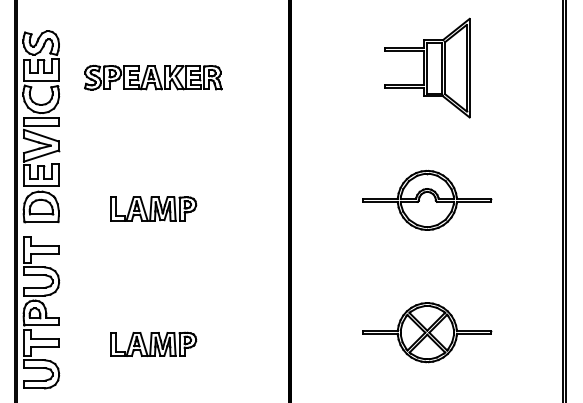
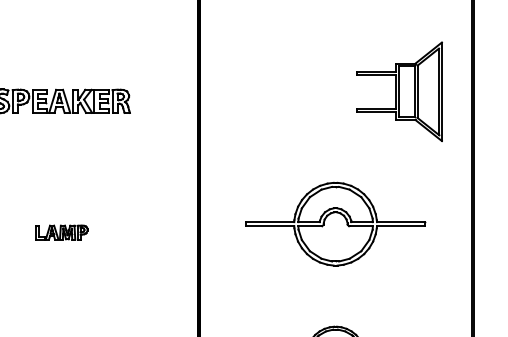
part: (427, 67) -> (399, 91), moved
part: (427, 199) -> (335, 223), size x1.4
part: (153, 208) -> (61, 232), size x0.6

